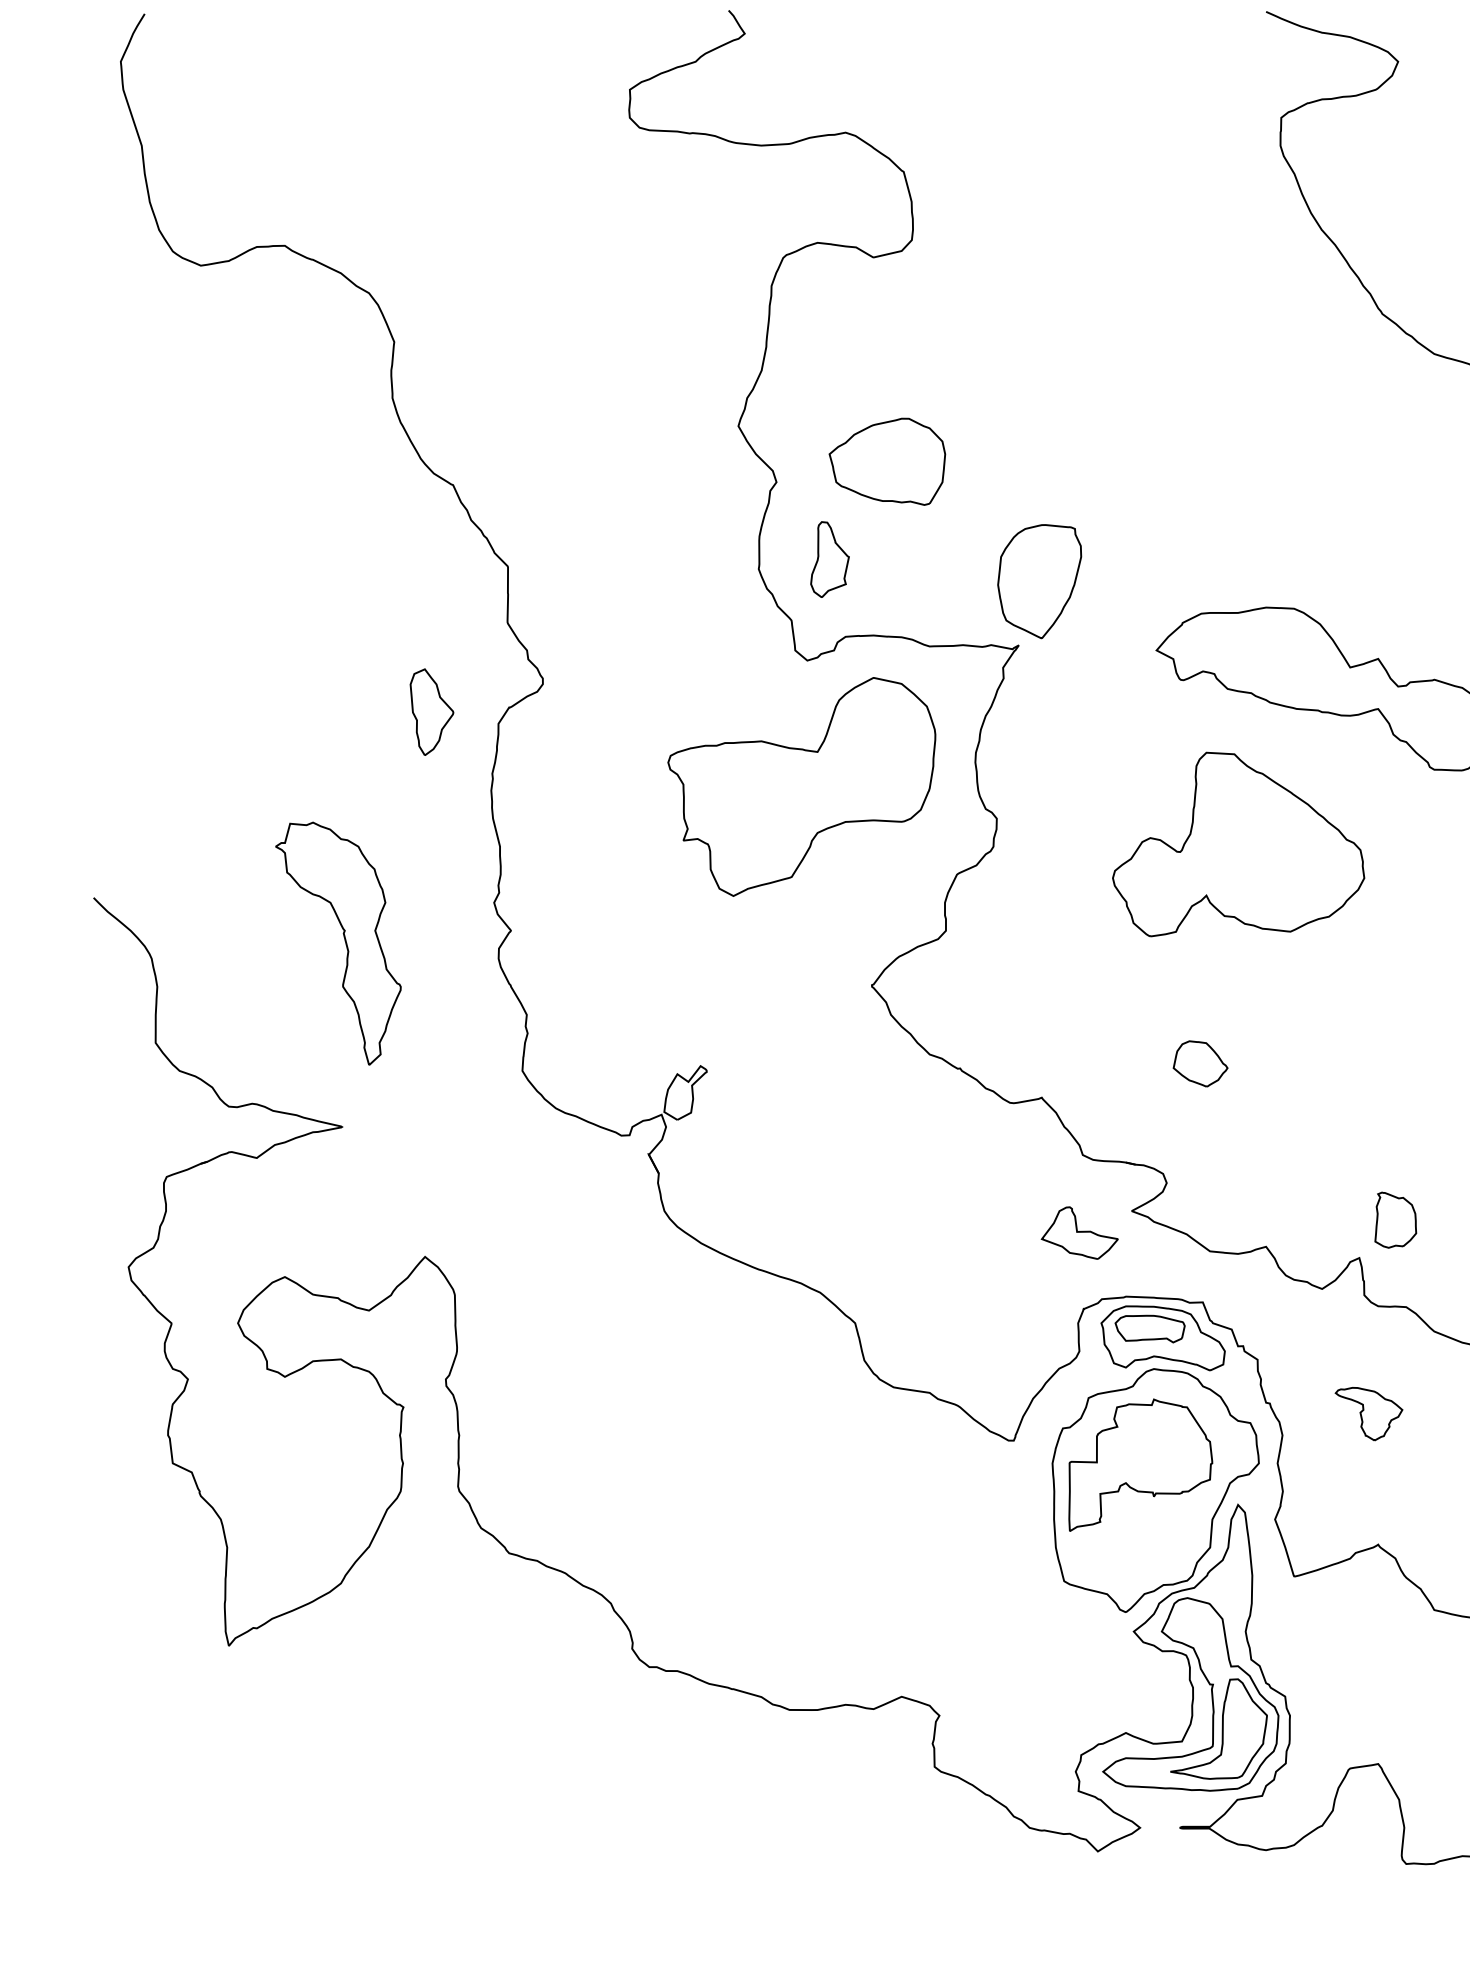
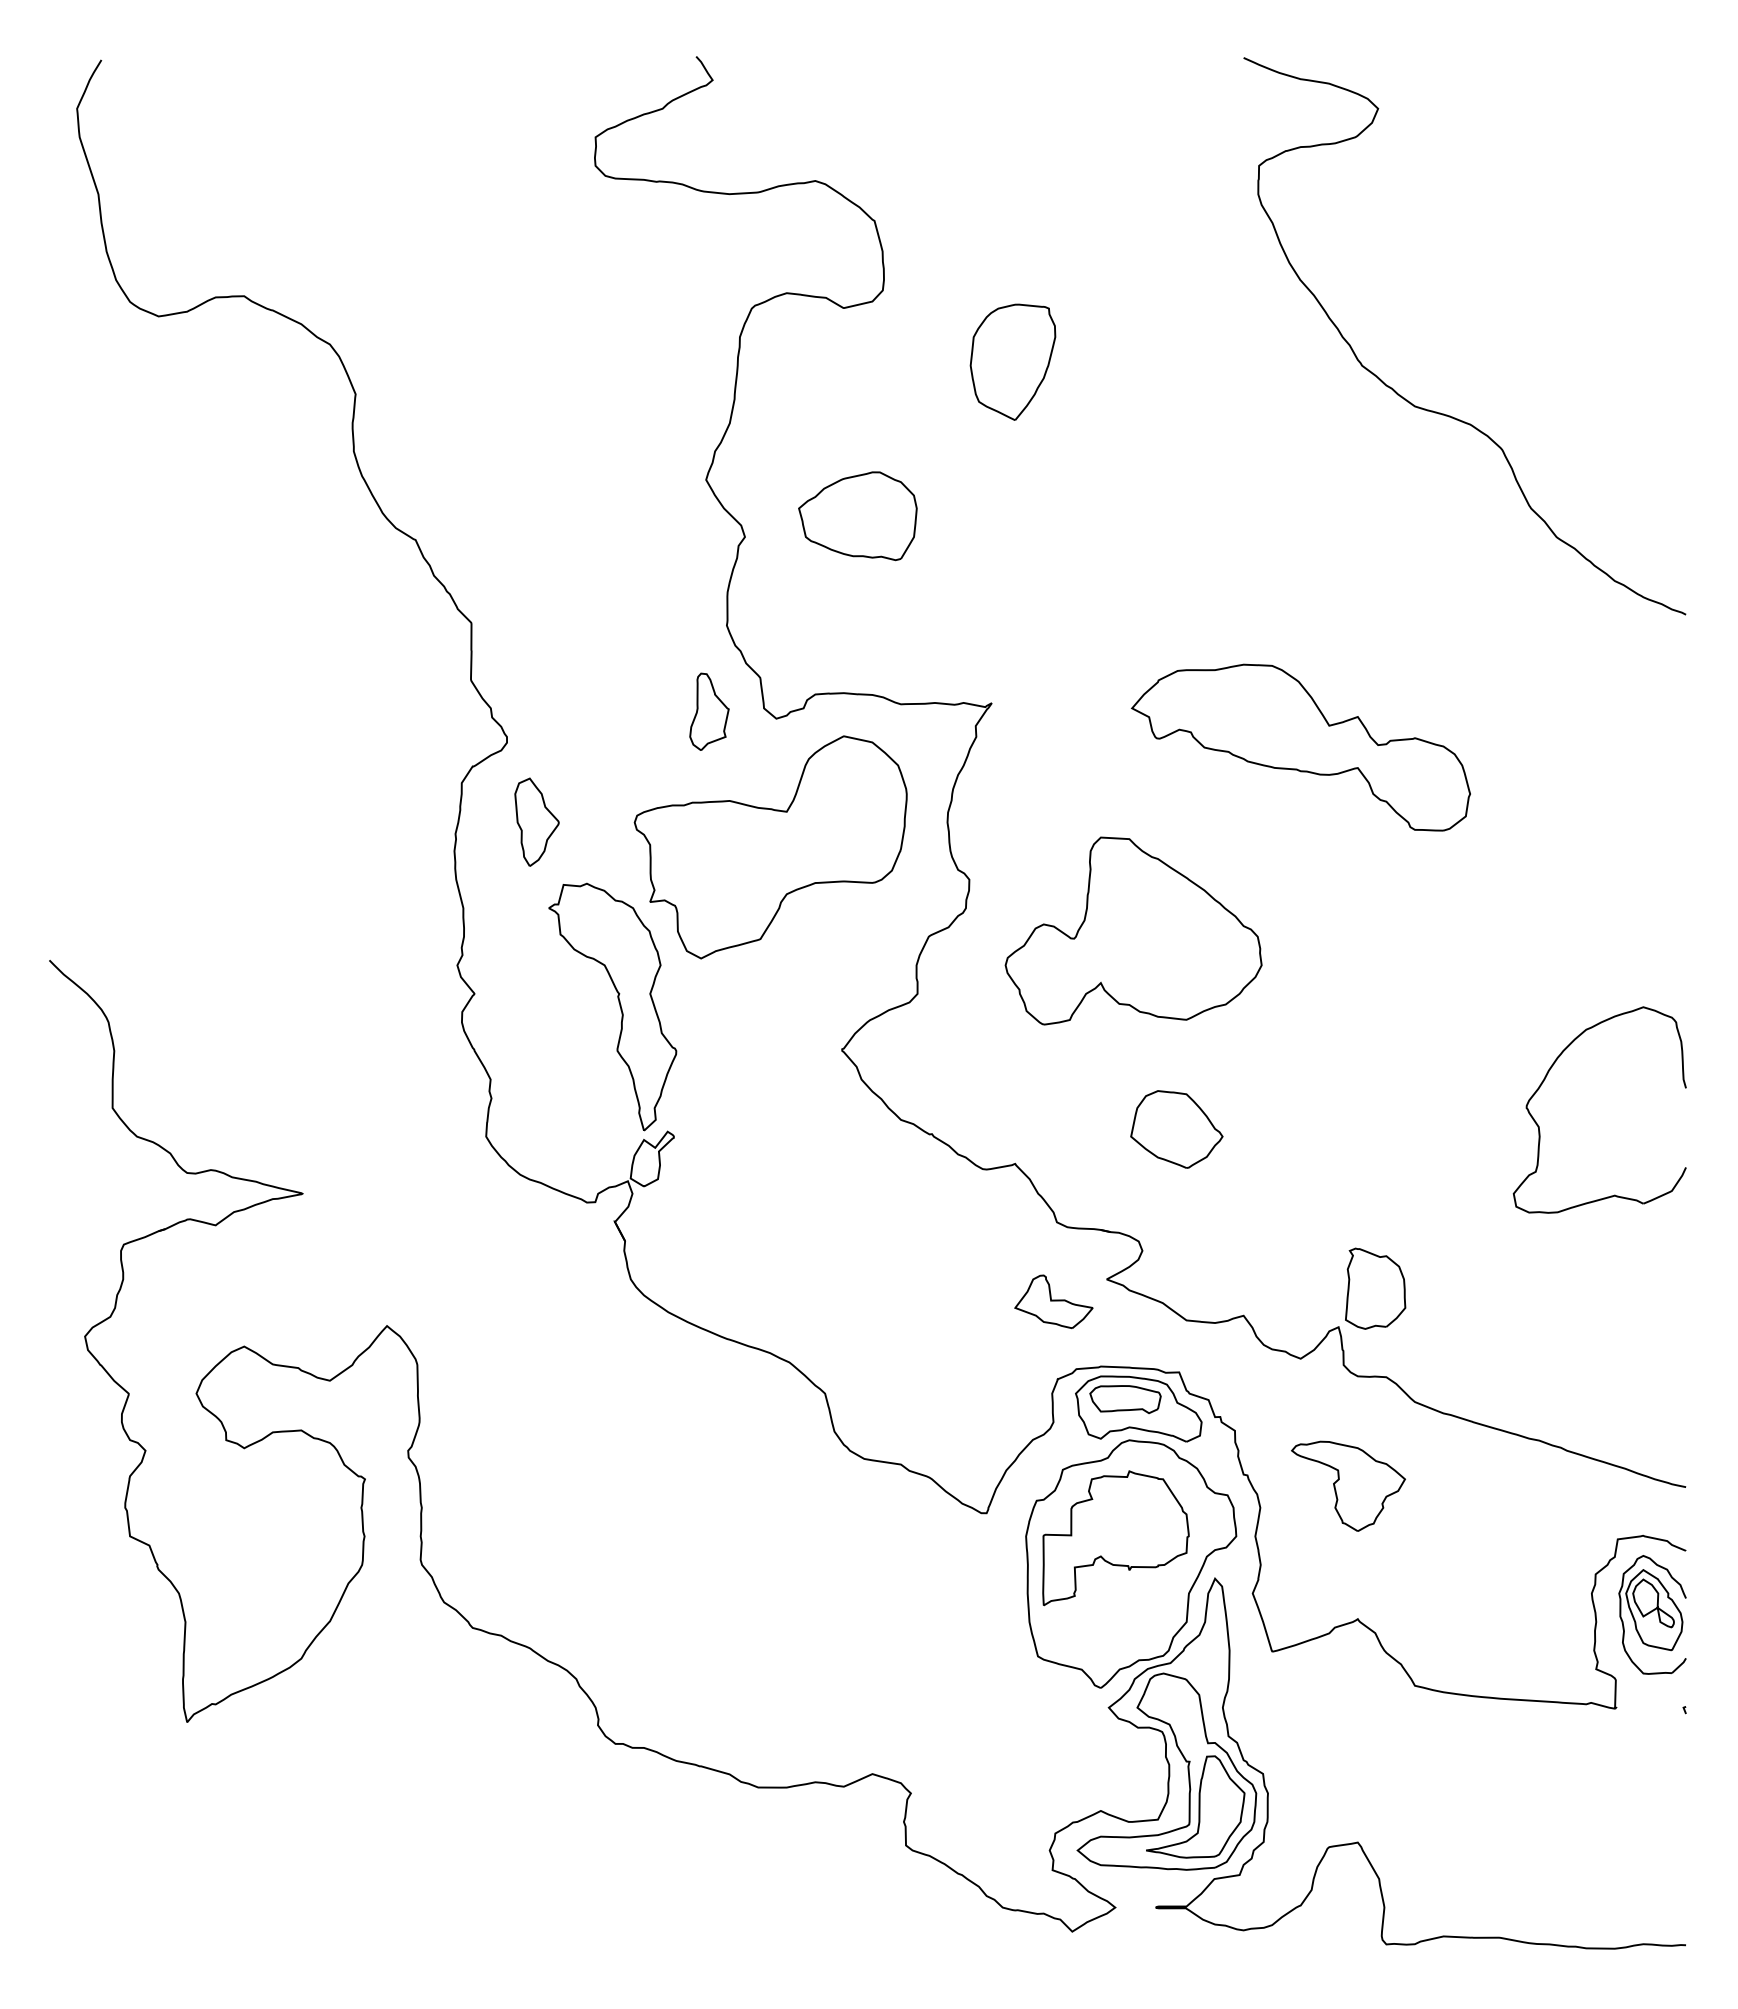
part: (830, 559) -> (709, 711), moved
part: (1039, 580) -> (1012, 361), moved
part: (431, 711) -> (536, 821), moved
part: (1238, 843) -> (1133, 930), moved
part: (345, 943) -> (619, 1006), moved
part: (1200, 1063) -> (1176, 1129), size x1.67
part: (1395, 1220) -> (1375, 1288), size x1.43
part: (1369, 1413) -> (1348, 1485), size x1.67

